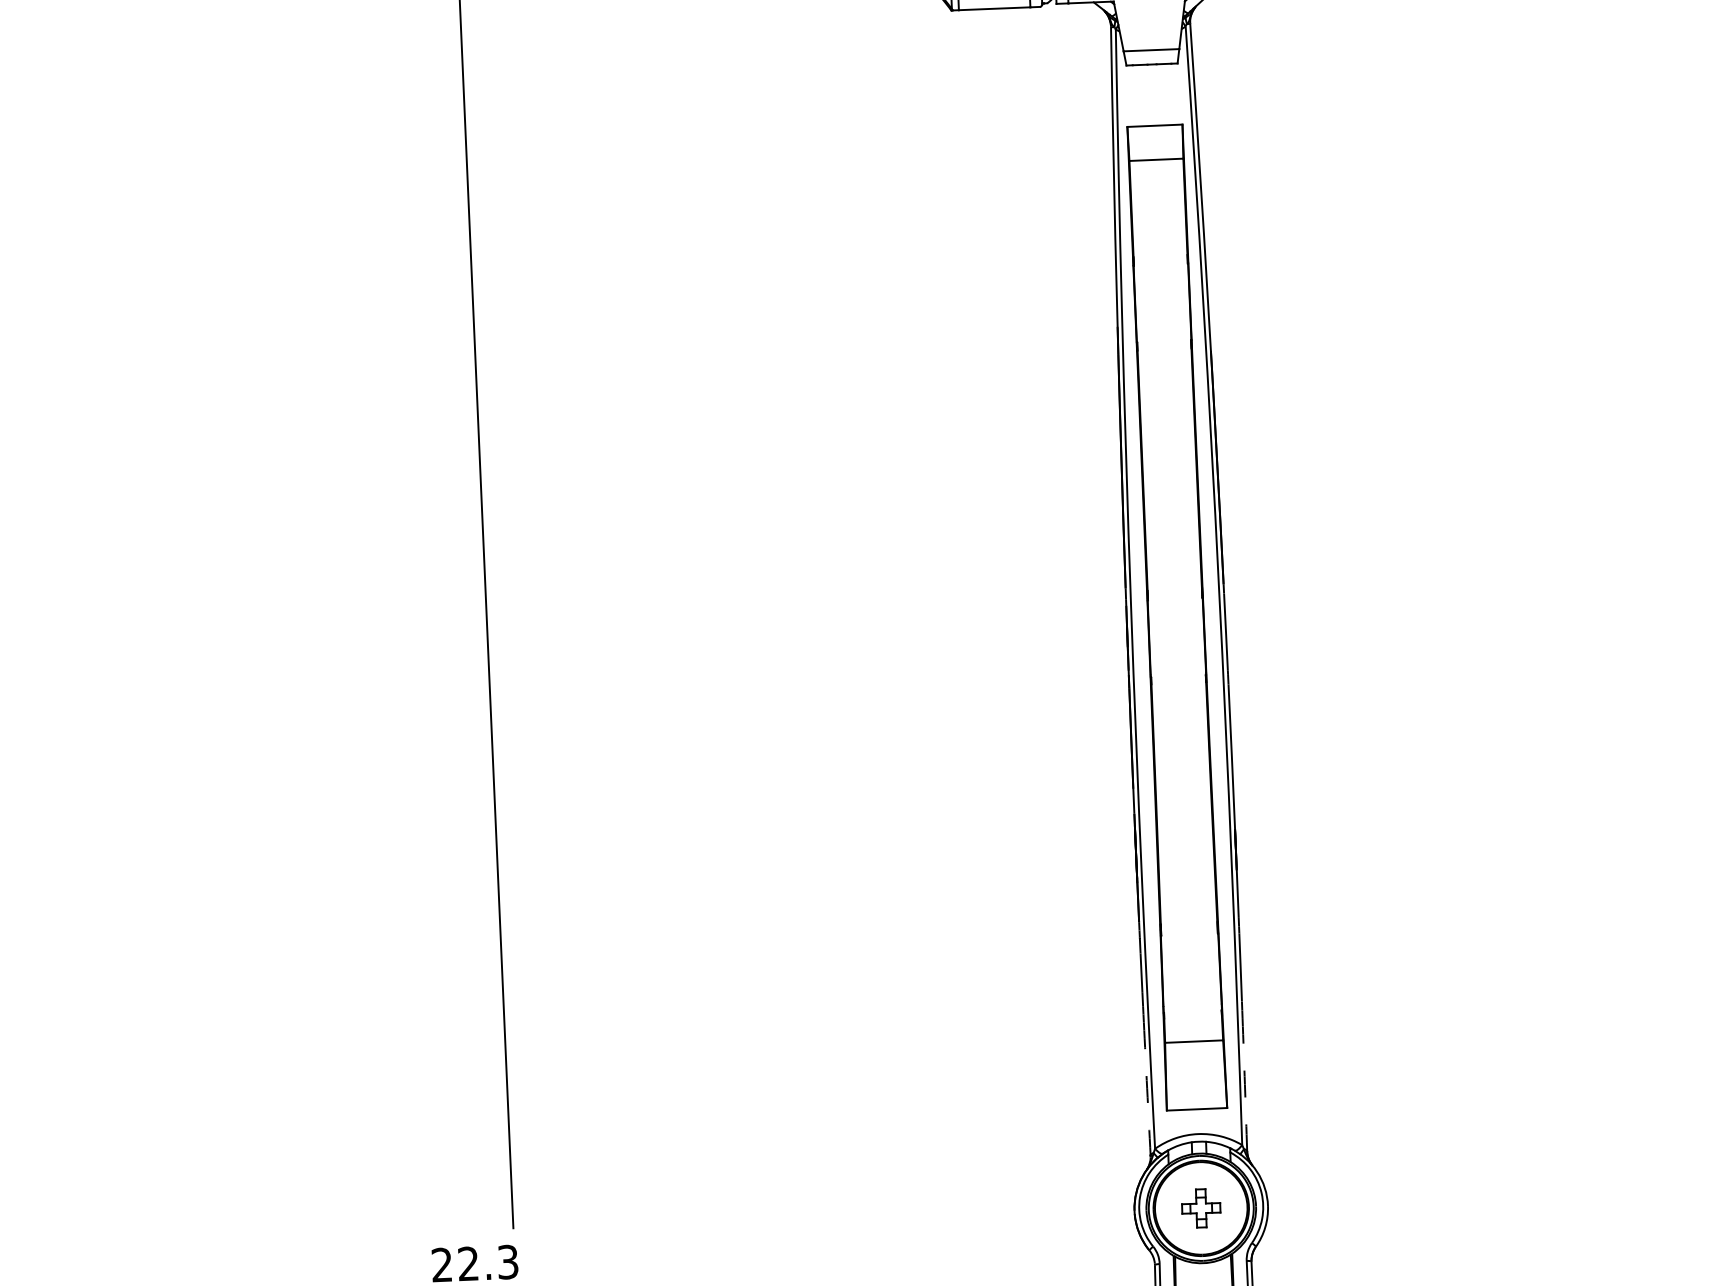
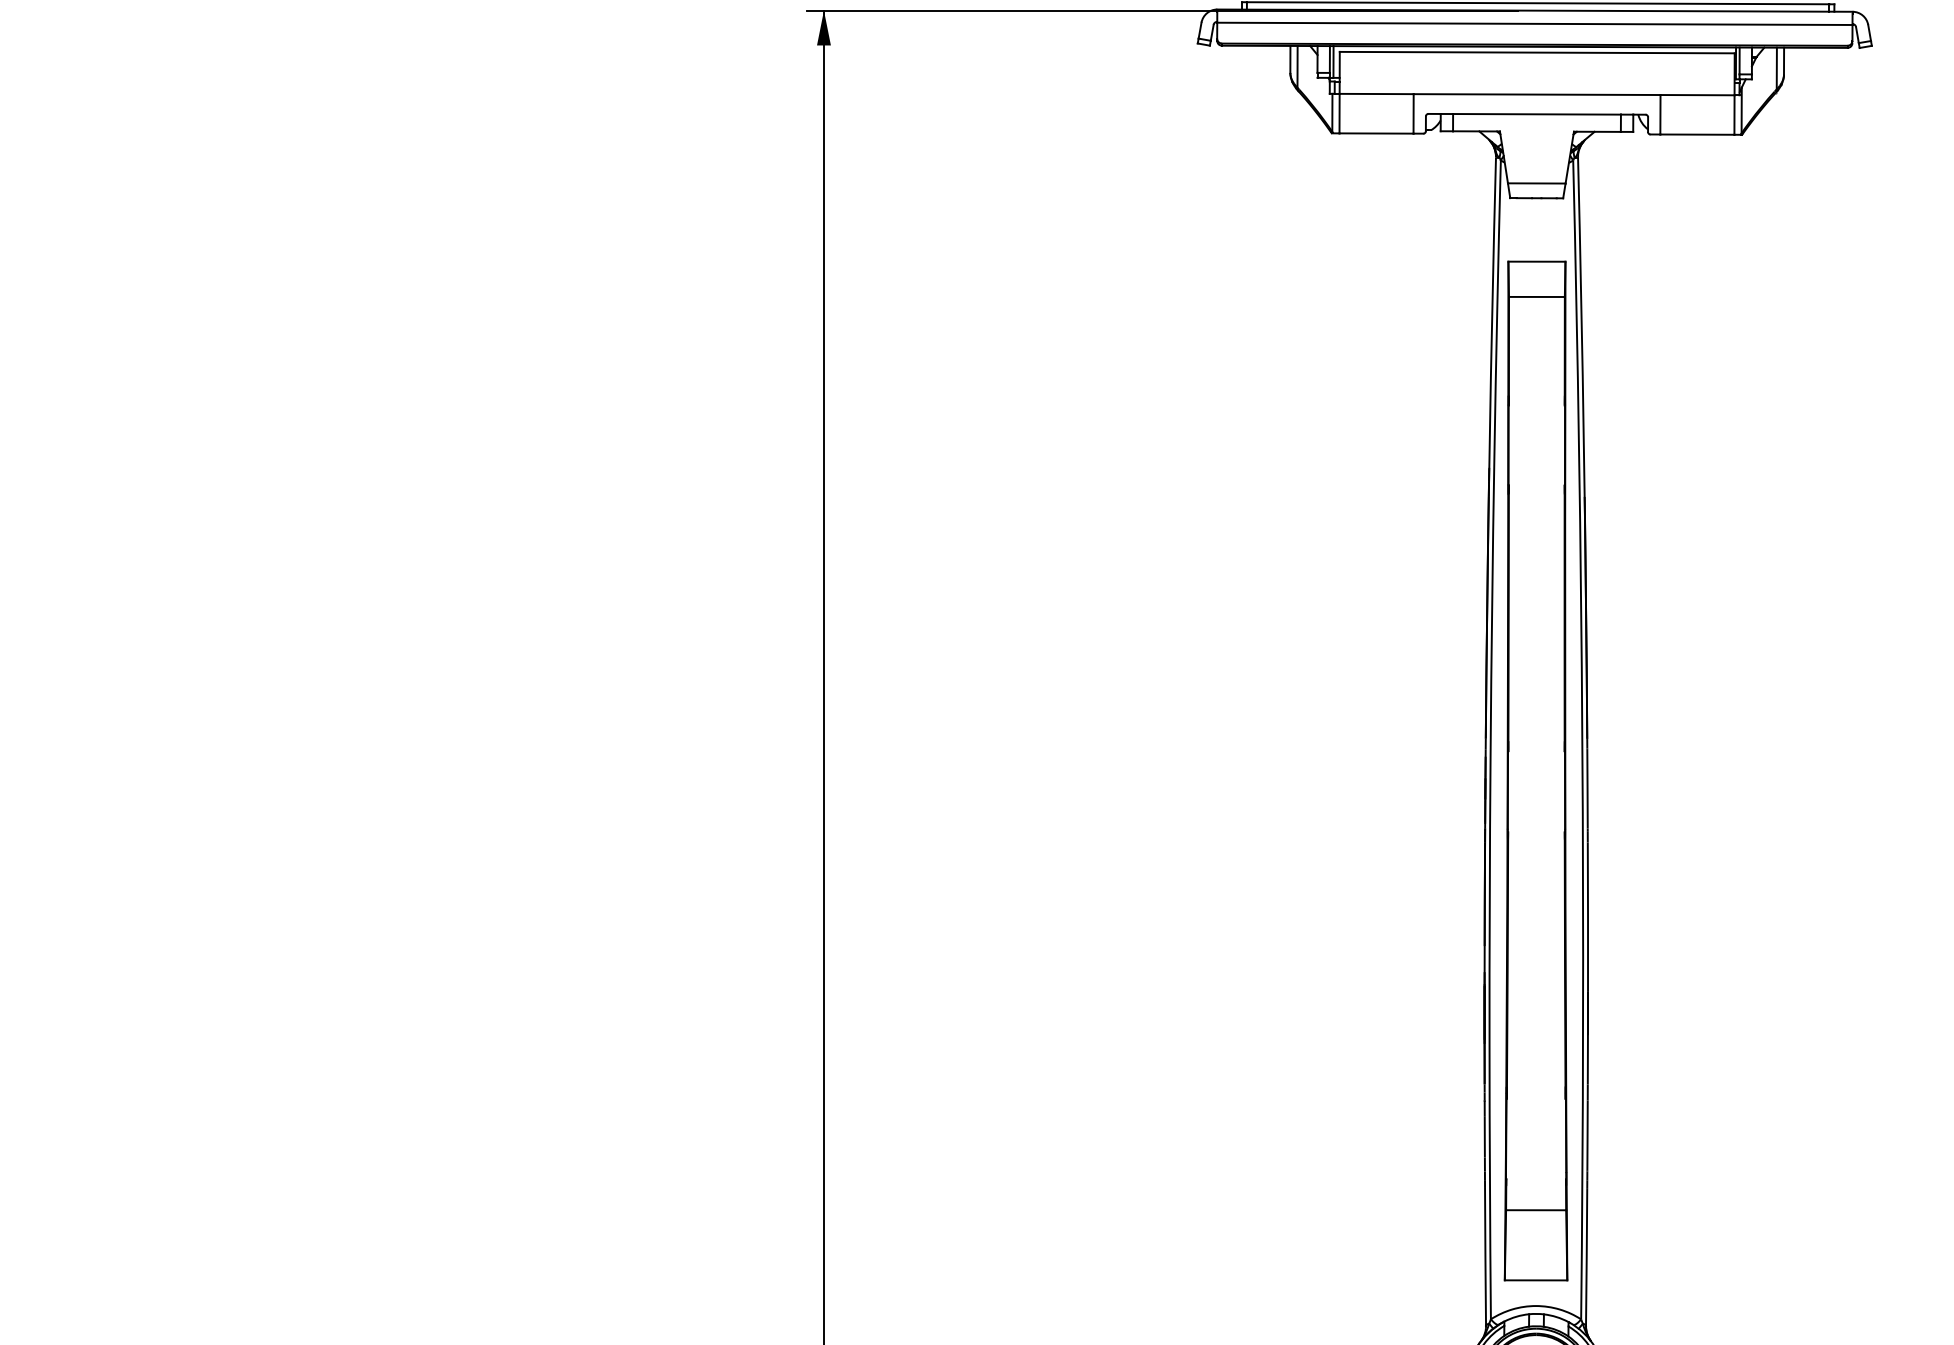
arc: (1244, 1085) -> (1586, 1257), dashed -> solid
arc: (1147, 1088) -> (1485, 1256), dashed -> solid

